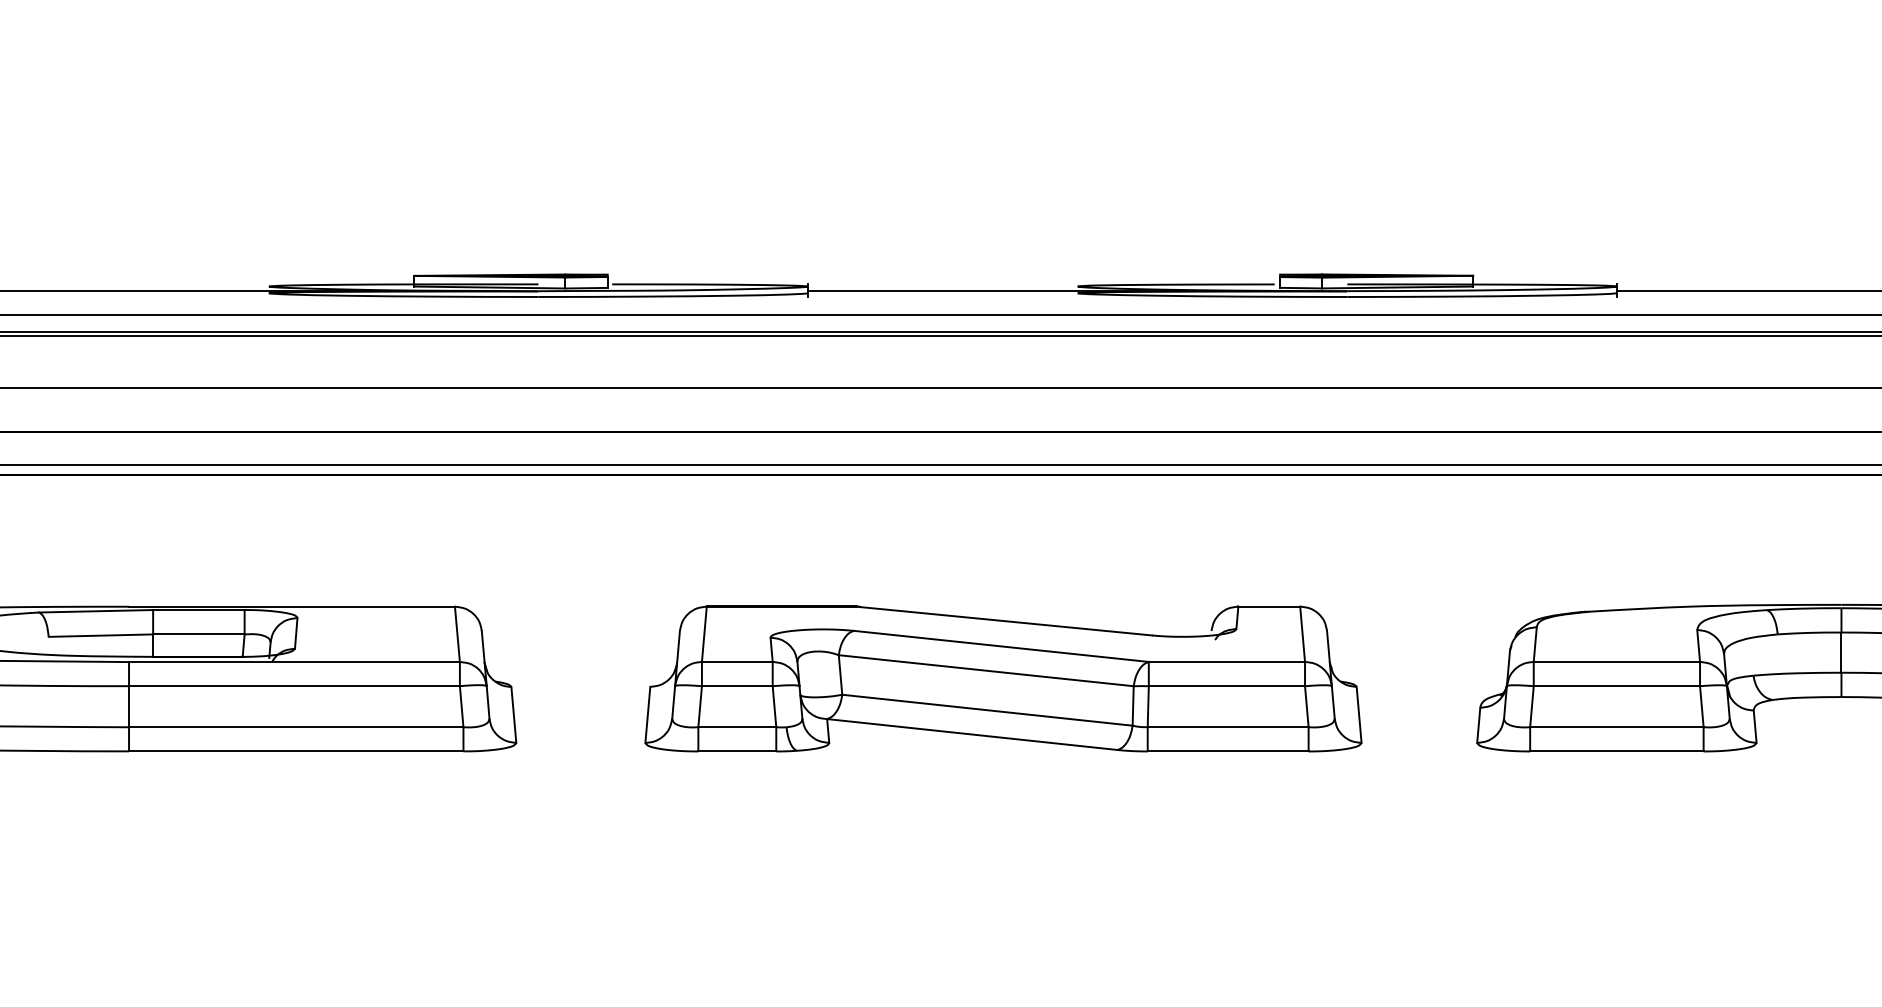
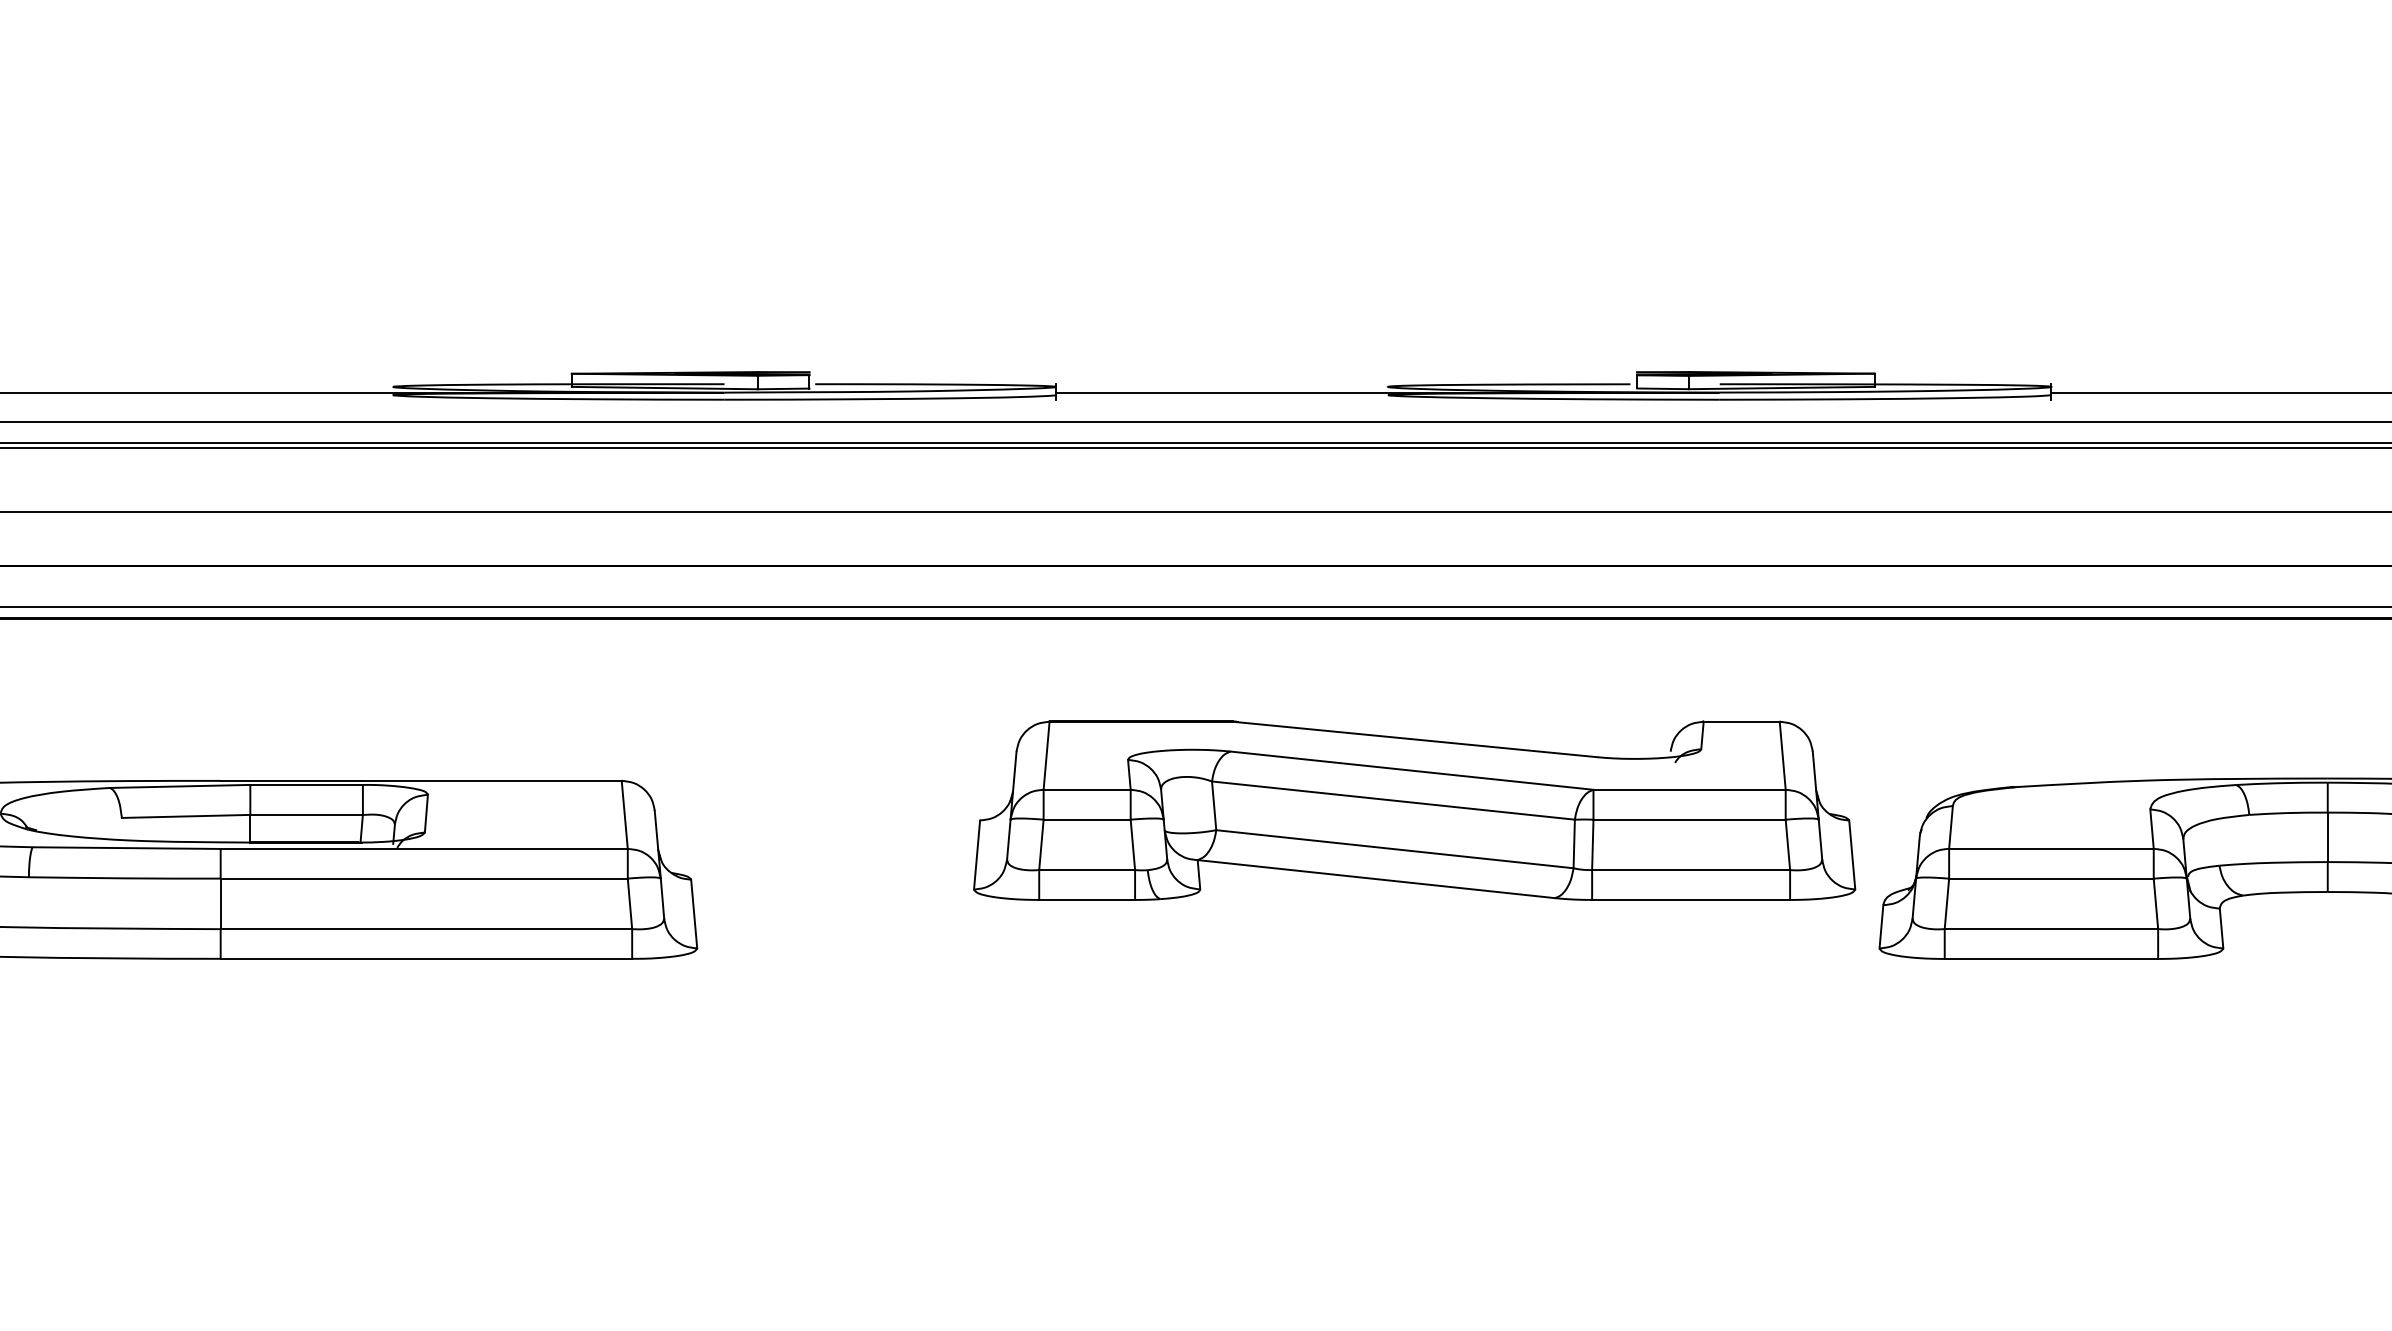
part: (1003, 678) -> (1414, 810), moved

